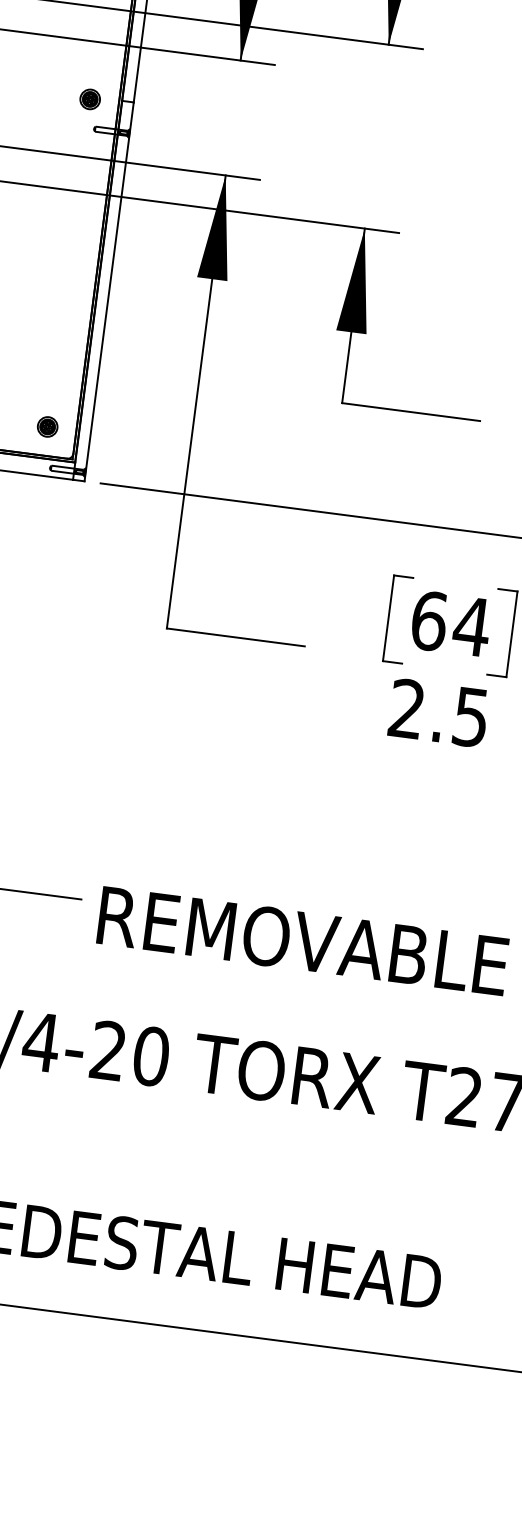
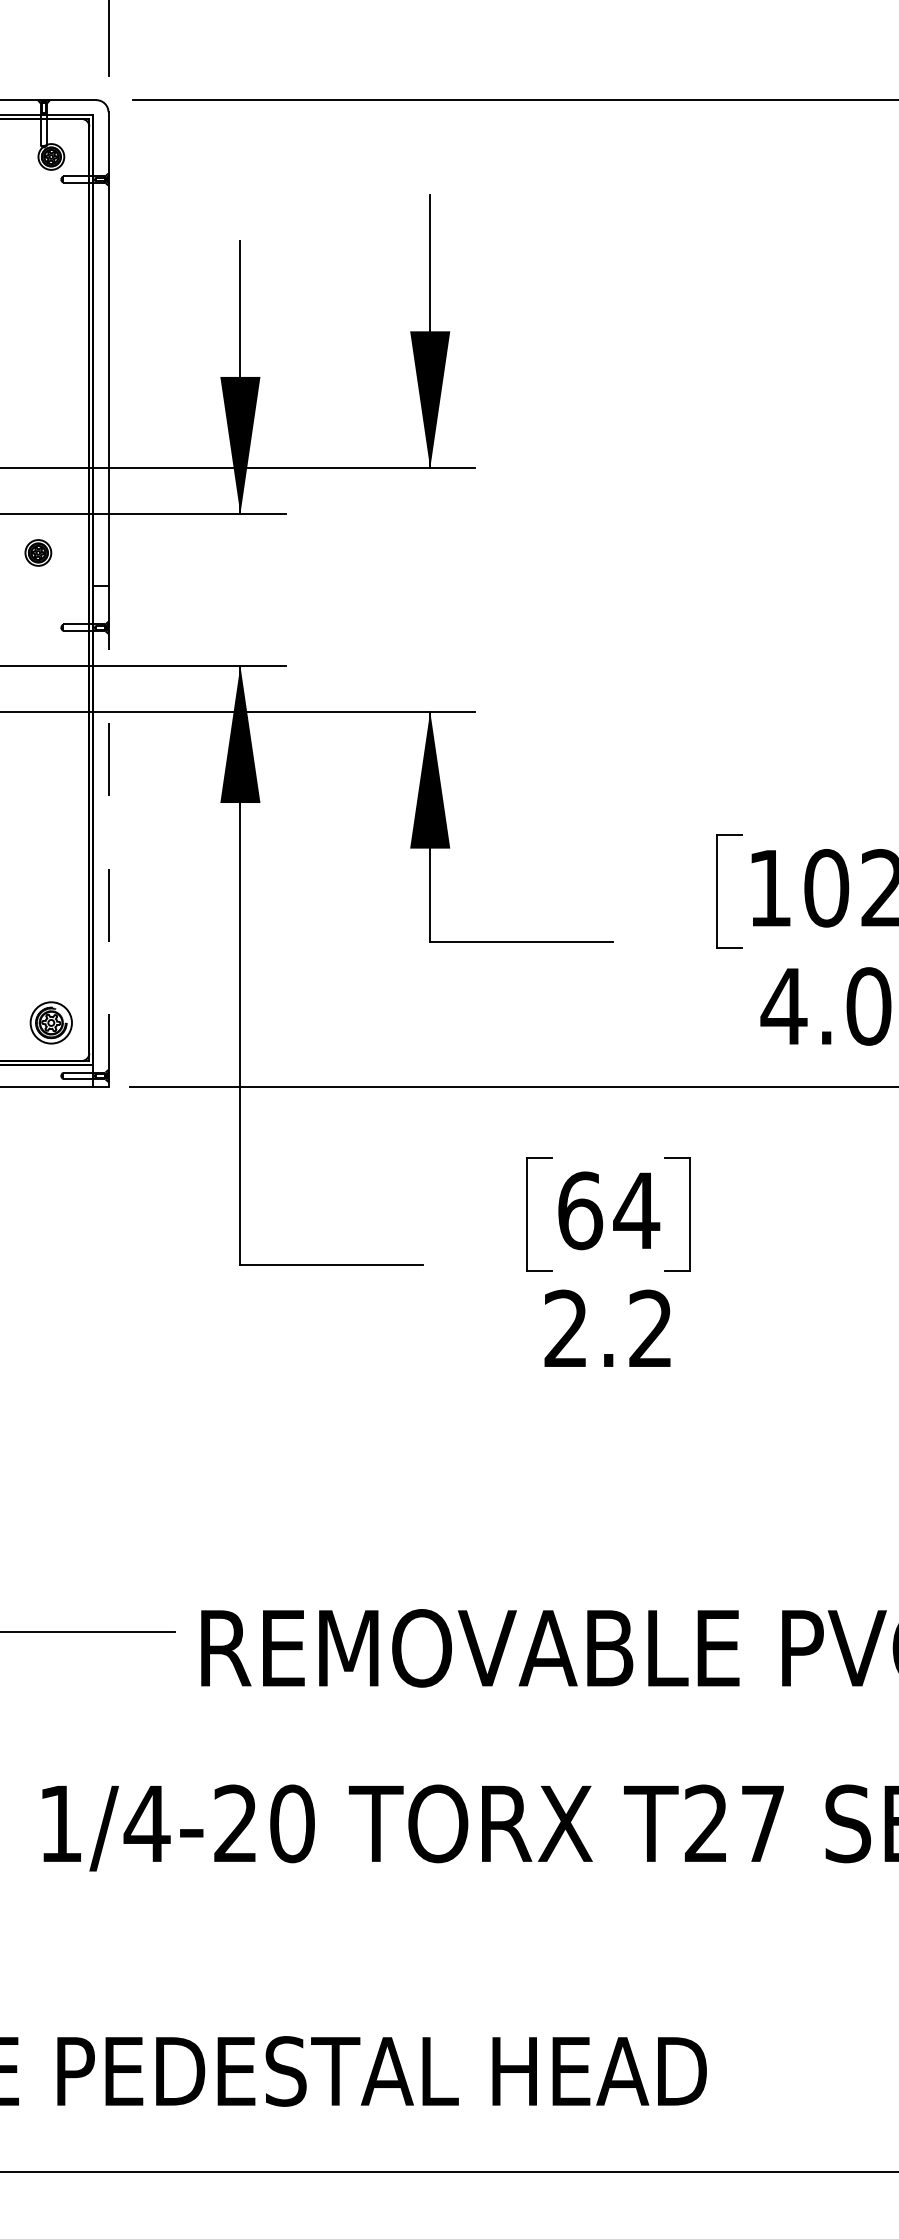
part: (90, 99) -> (38, 552), moved
line: (109, 291) -> (108, 836), solid -> dashed
part: (47, 426) -> (51, 1022), size x1.6
text: (470, 716) -> (650, 1328), 2.5 -> 2.2

